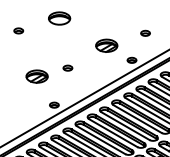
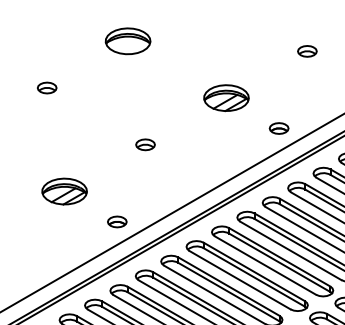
part: (18, 30) -> (46, 87), moved
part: (145, 32) -> (307, 49), moved
part: (36, 76) -> (63, 191), moved

